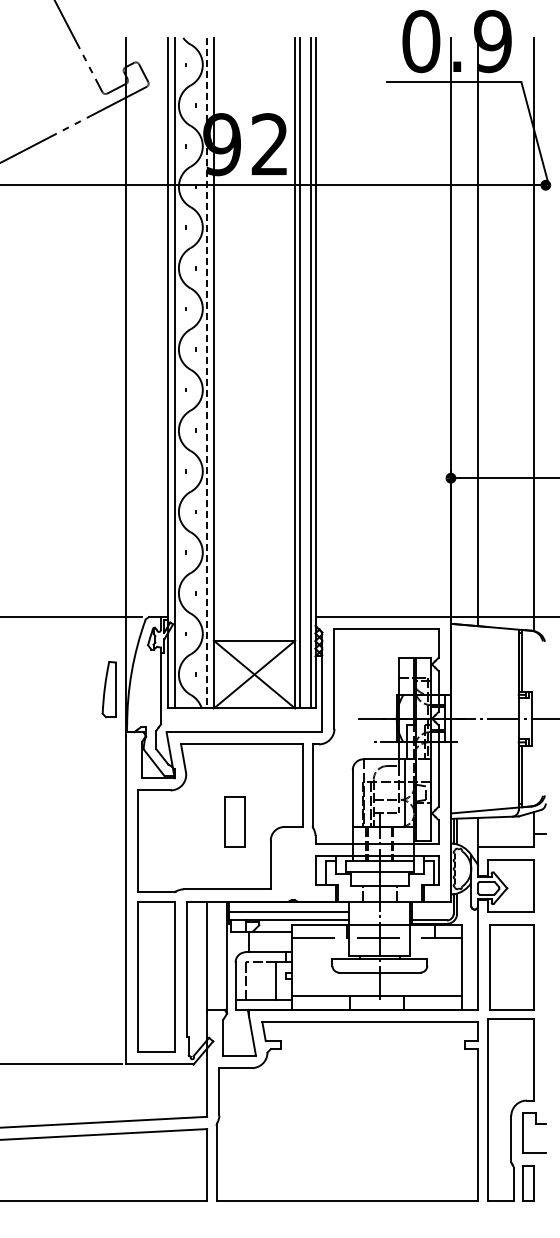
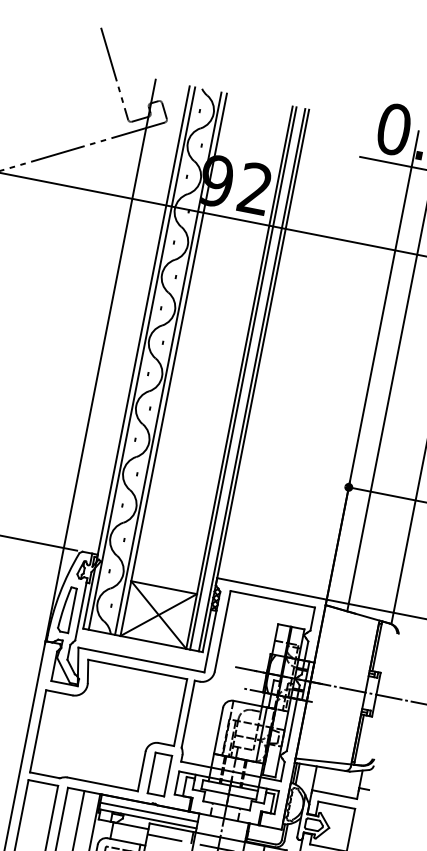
line: (207, 373) -> (168, 364), dashed -> solid
part: (108, 689) -> (66, 609), moved
part: (234, 821) -> (159, 773), moved

